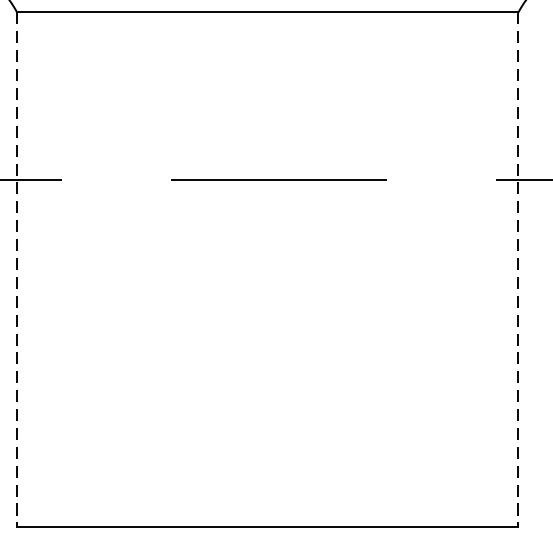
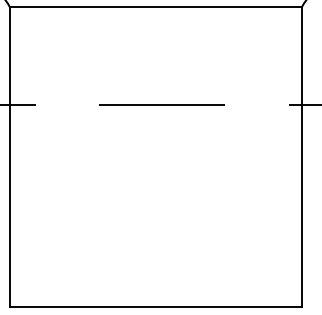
line: (16, 270) -> (9, 157), dashed -> solid
line: (517, 270) -> (301, 157), dashed -> solid

